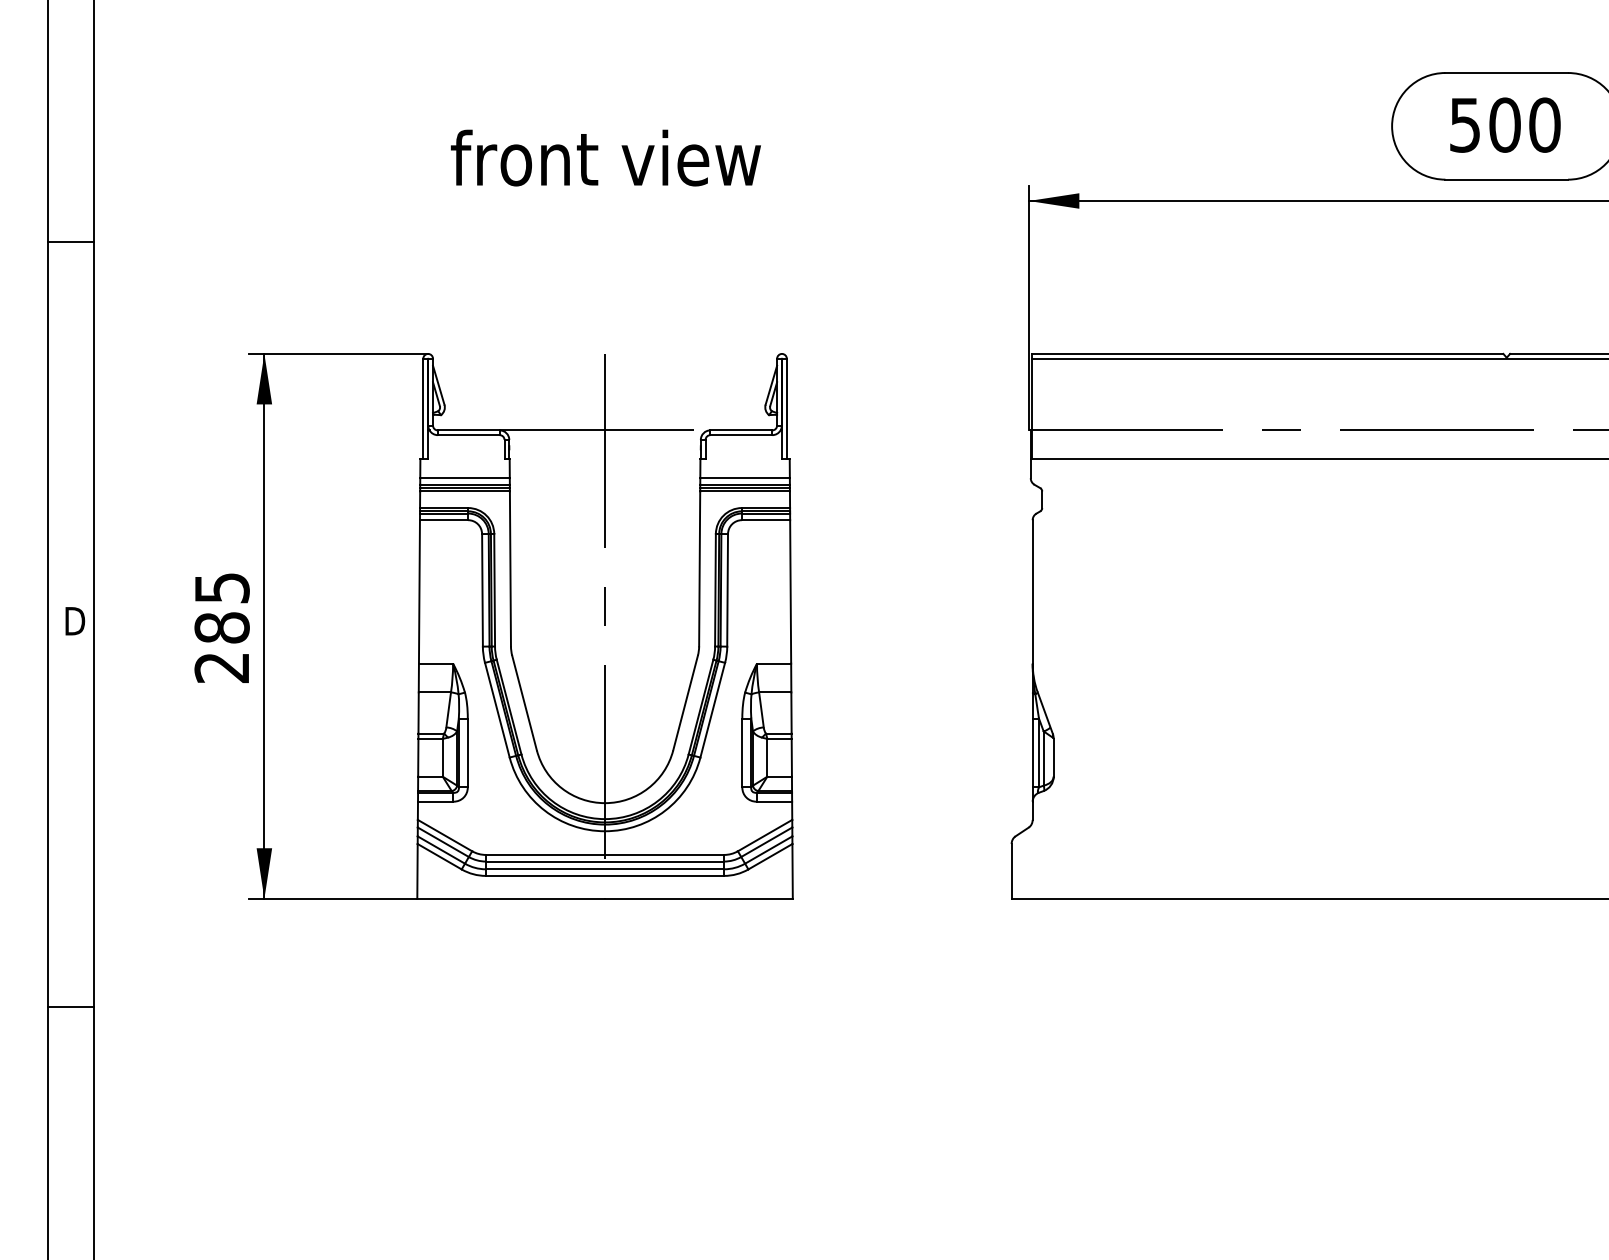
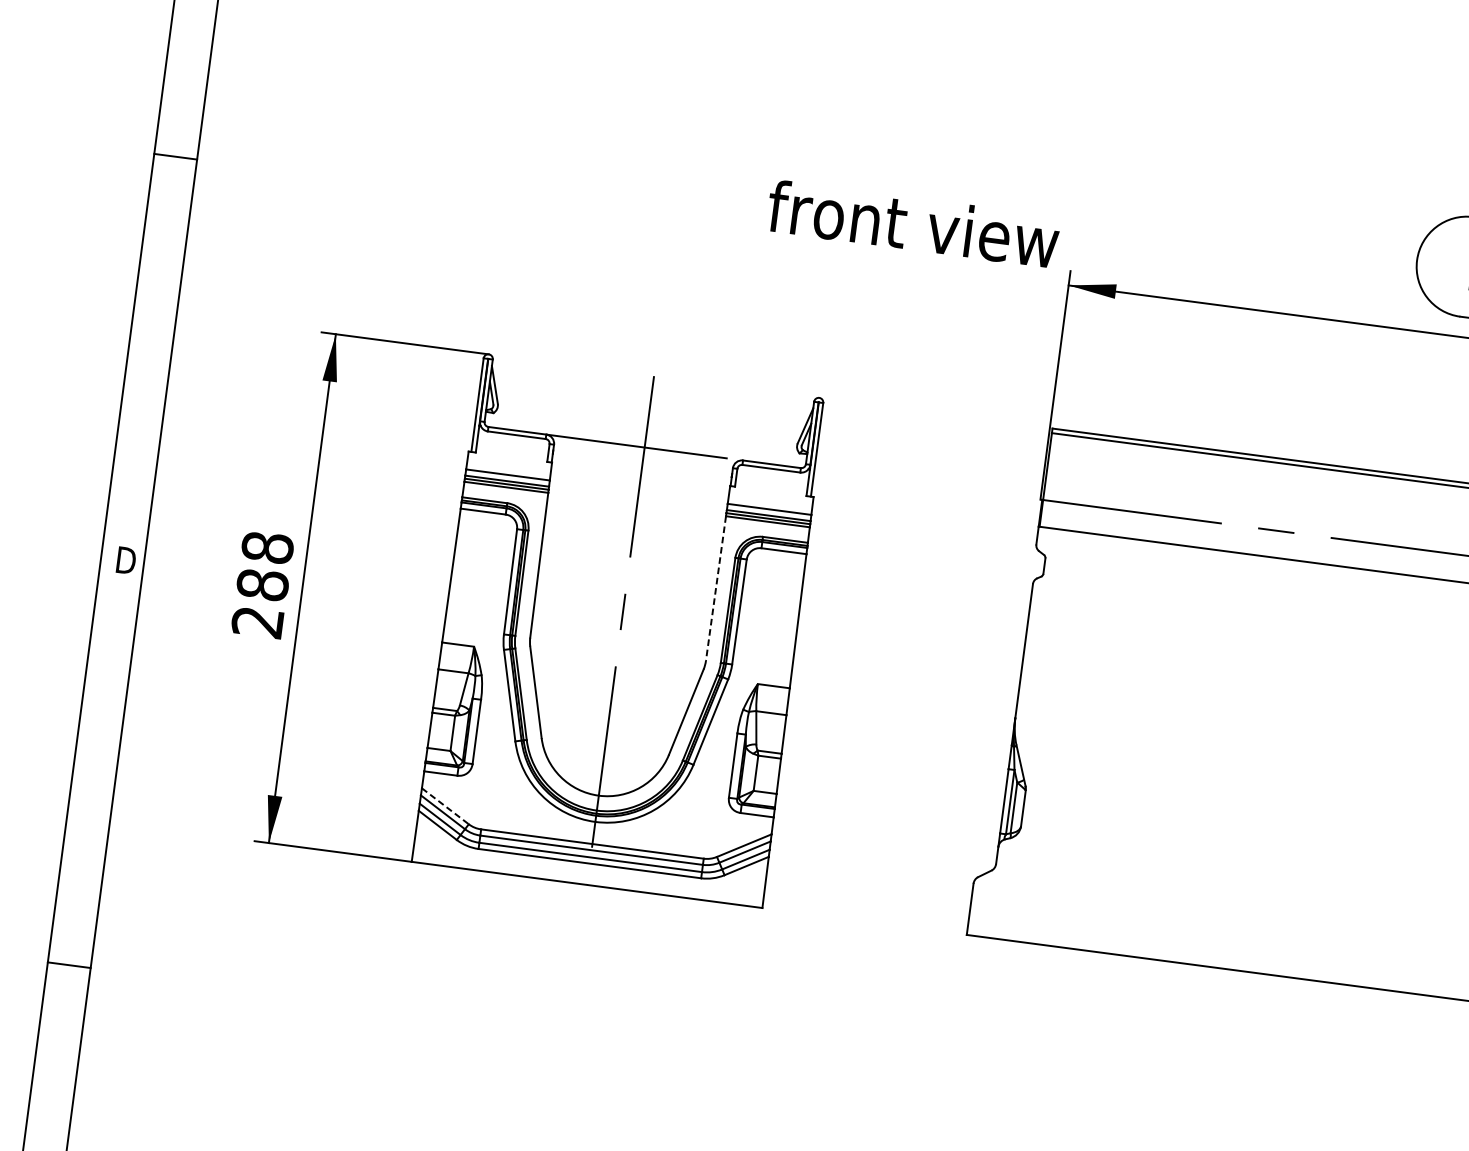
text: (605, 157) -> (913, 223), moved
line: (71, 242) -> (175, 156), moved
line: (699, 569) -> (715, 589), solid -> dashed
text: (221, 587) -> (267, 547), 285 -> 288
line: (445, 835) -> (445, 806), solid -> dashed
line: (71, 1006) -> (69, 964), moved

